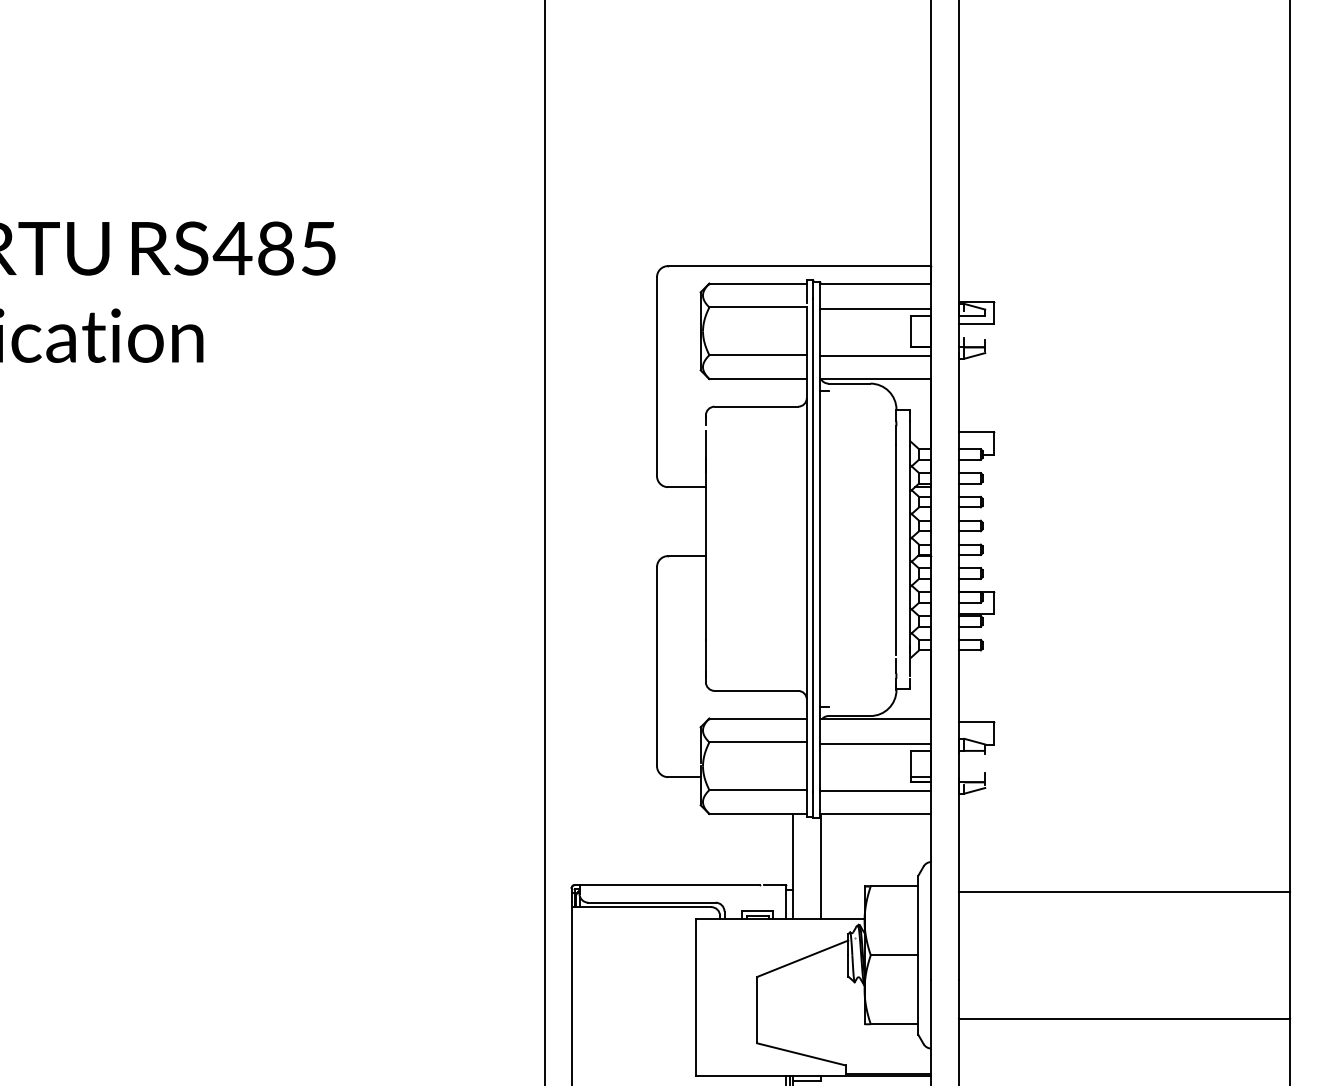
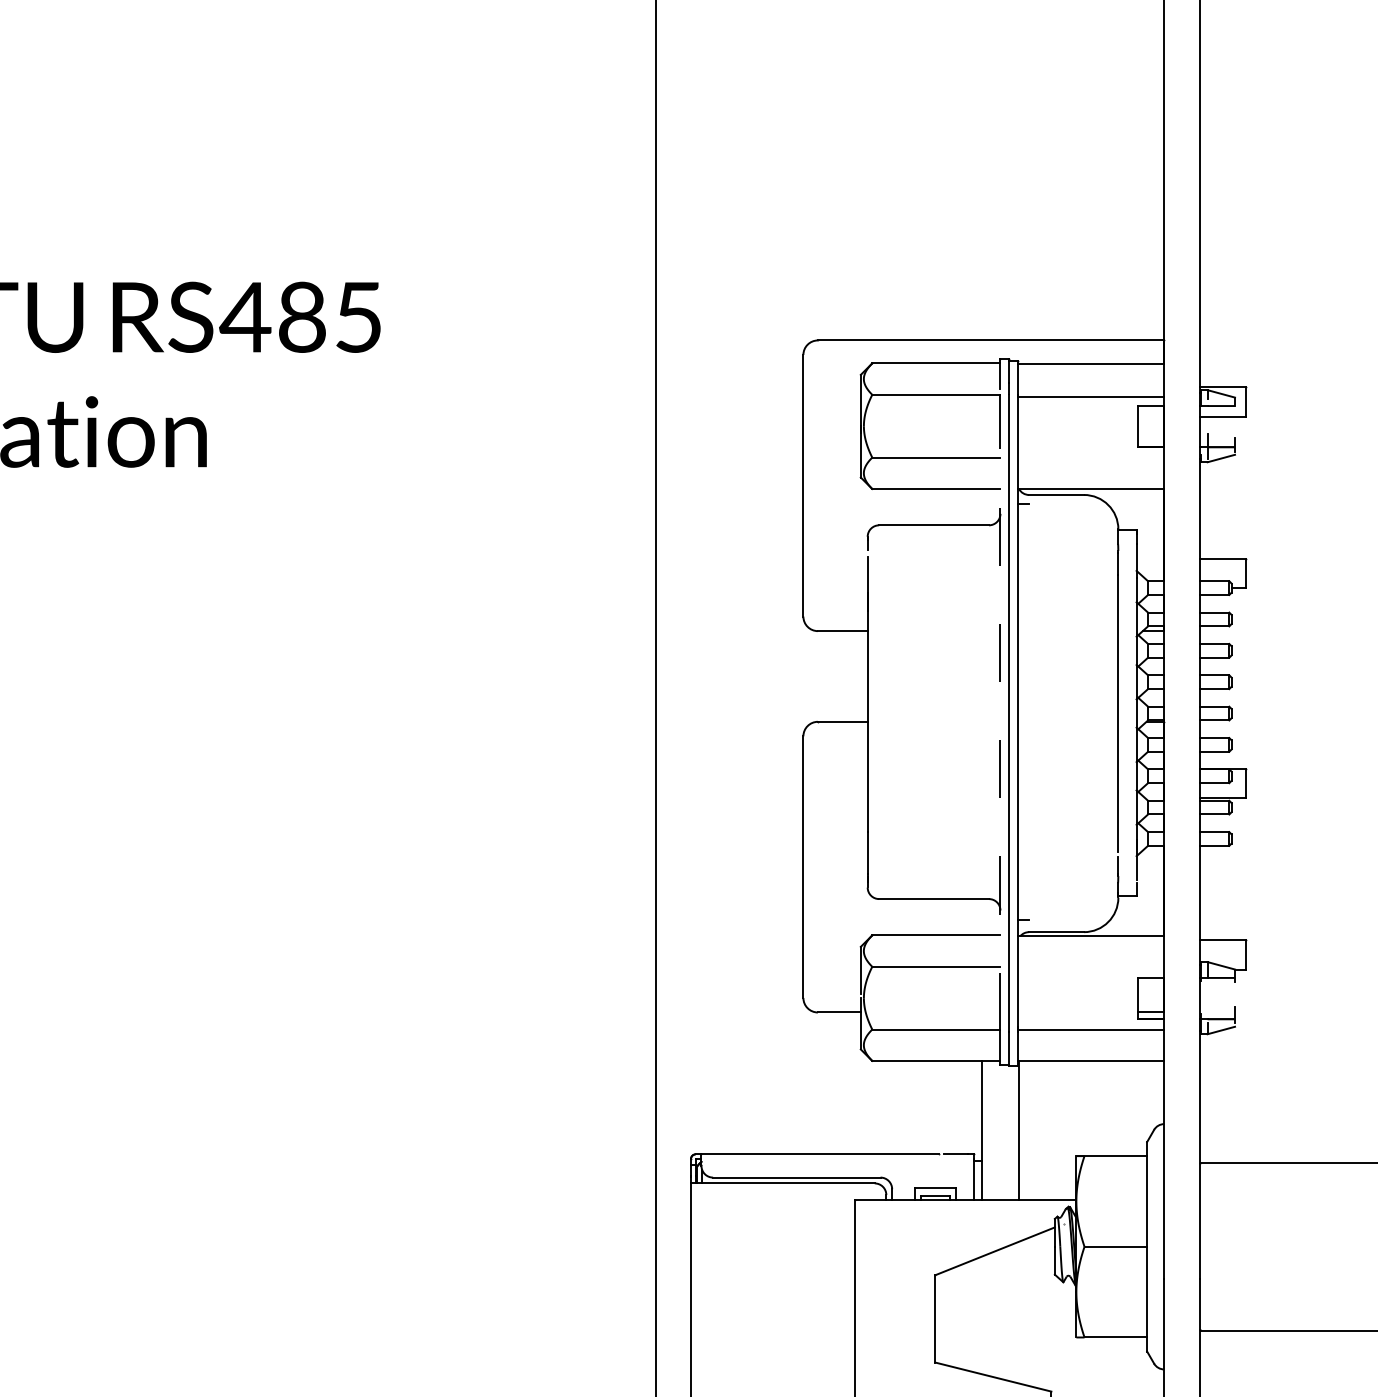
line: (875, 355) -> (1090, 457), removed
line: (806, 548) -> (999, 711), solid -> dashed
line: (875, 743) -> (1090, 968), removed

